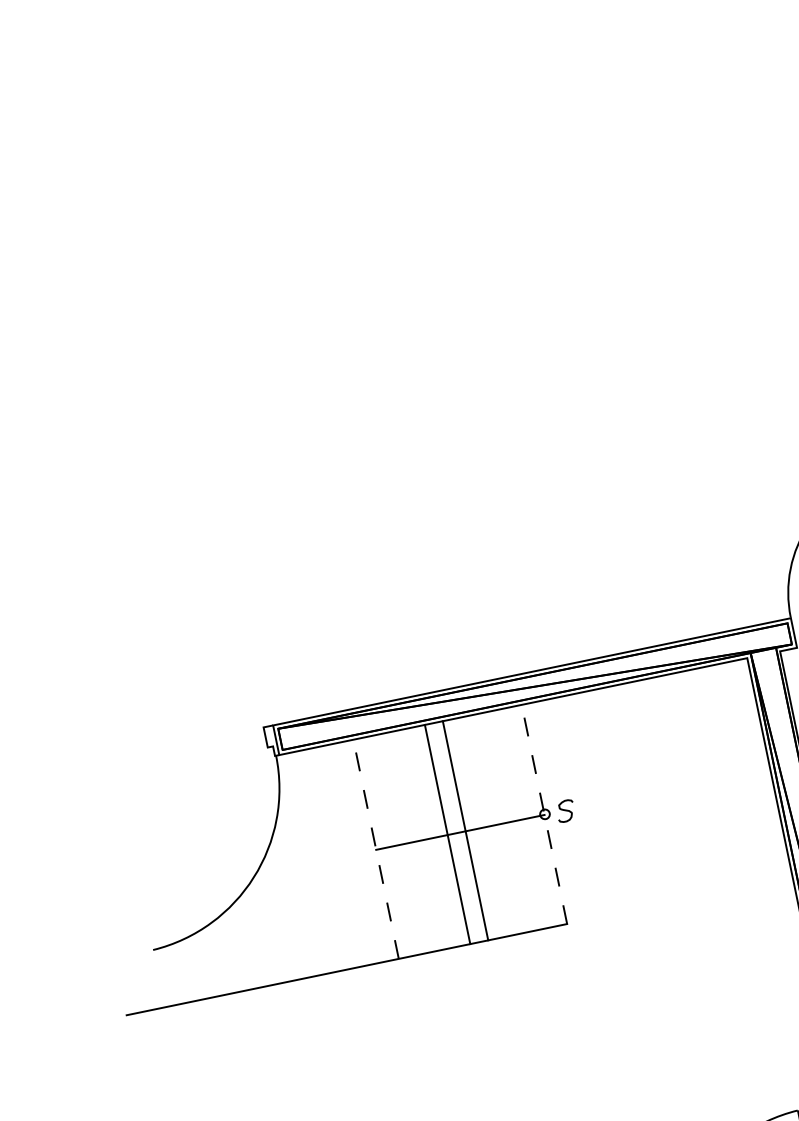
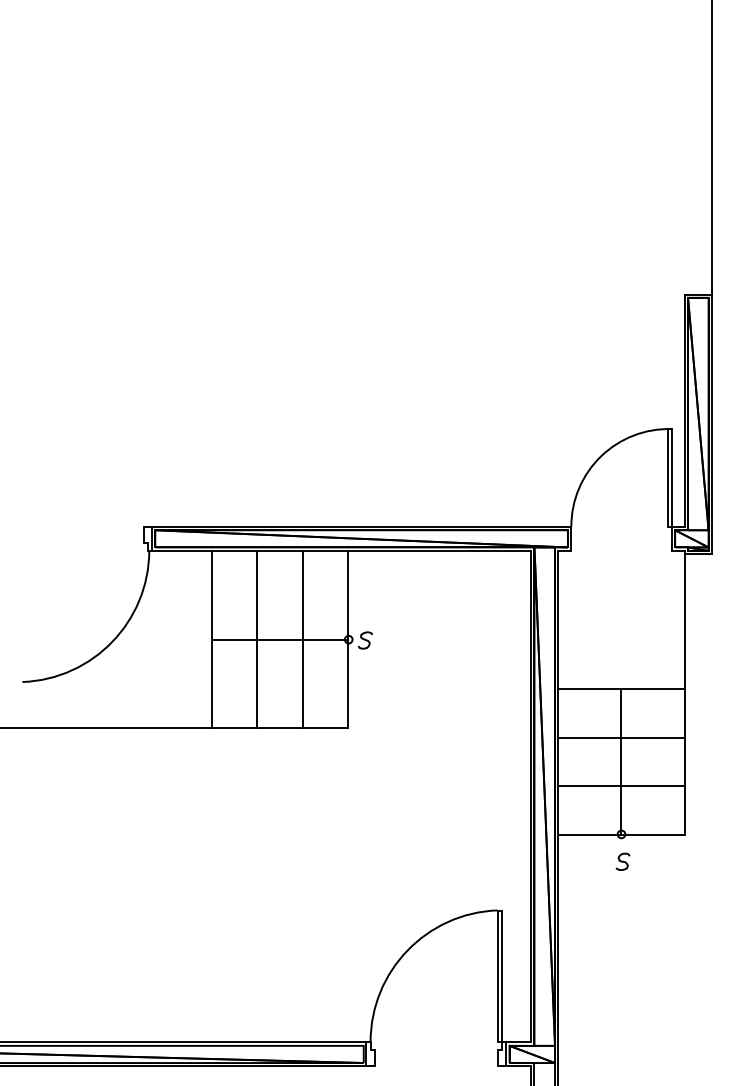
line: (544, 814) -> (348, 639), dashed -> solid
line: (465, 830) -> (257, 639), moved
line: (447, 834) -> (302, 639), moved
line: (375, 849) -> (211, 639), dashed -> solid

